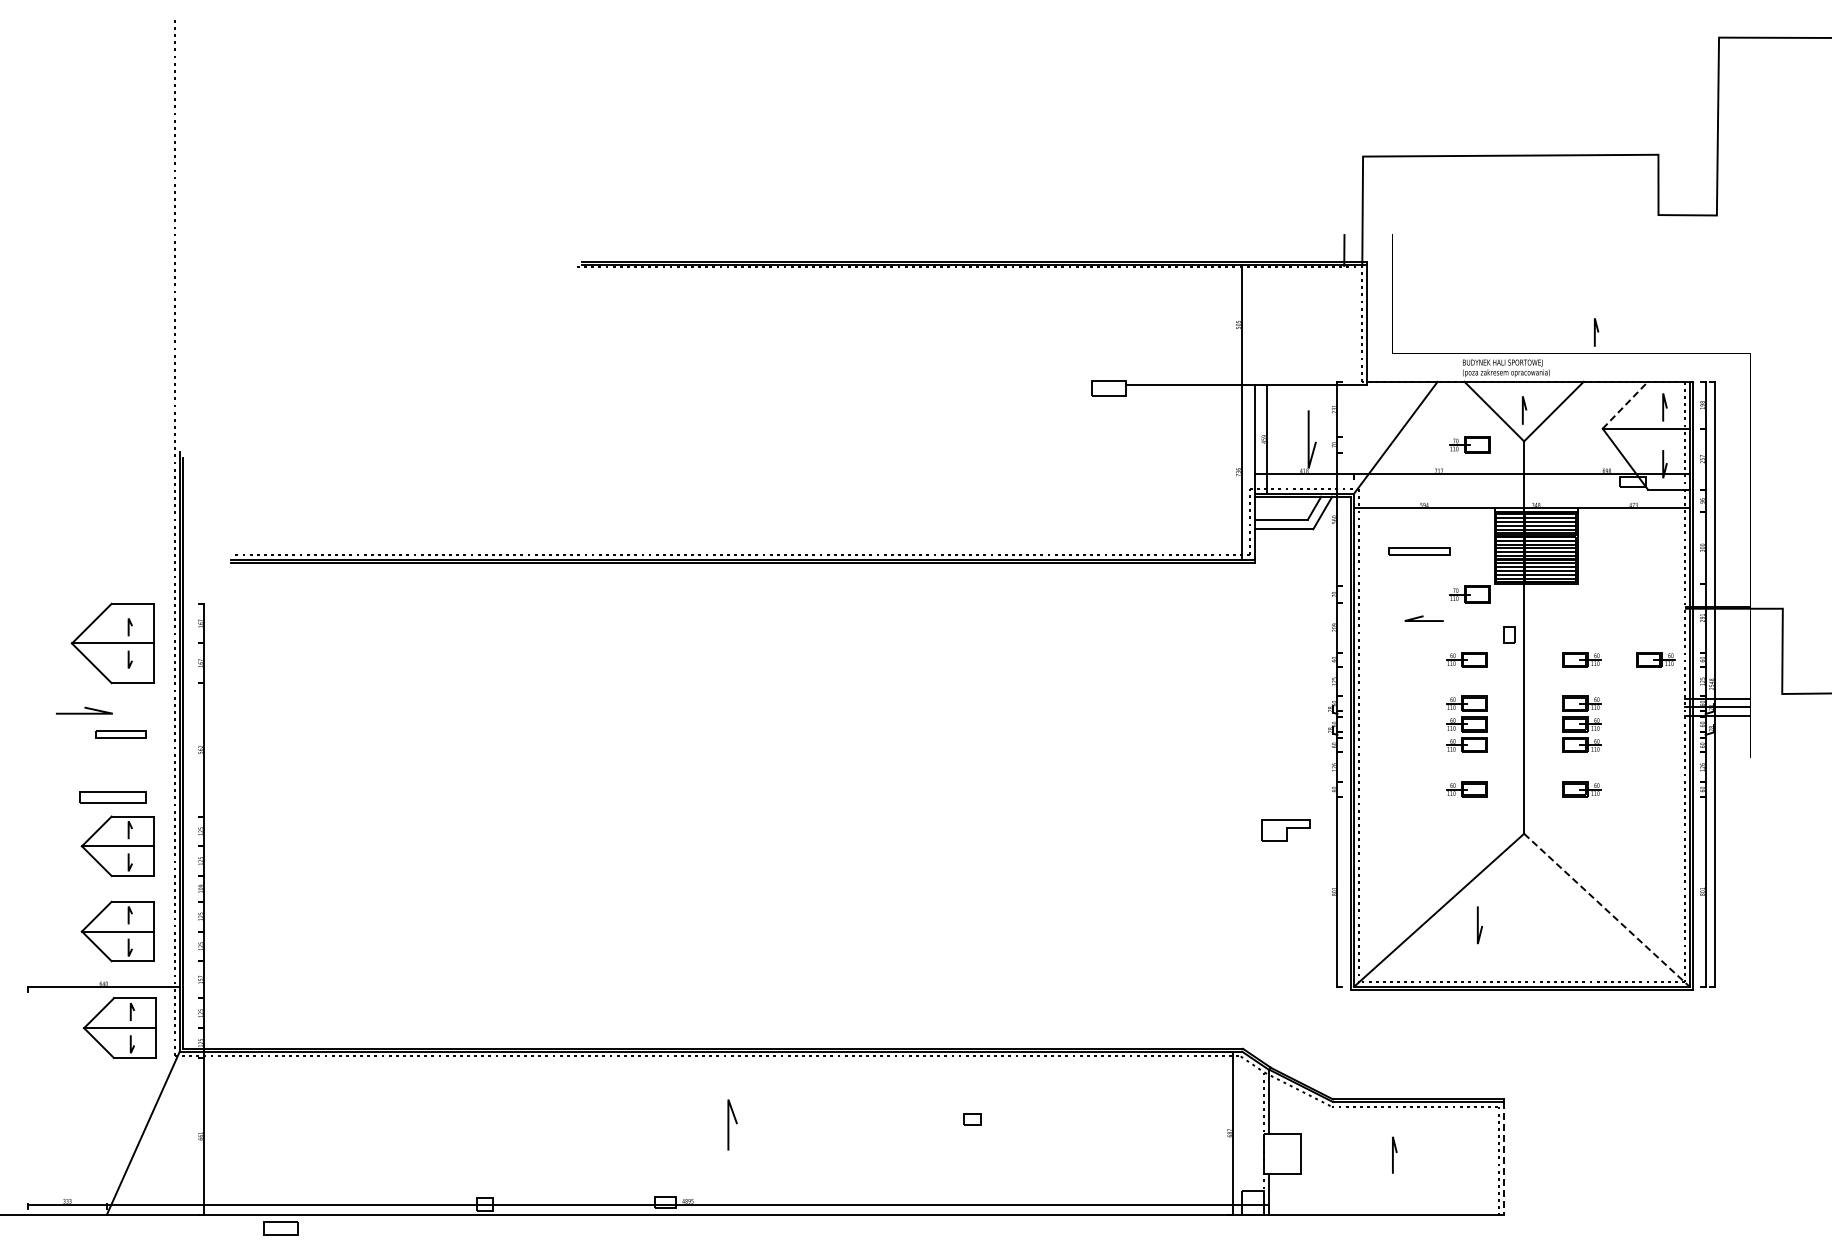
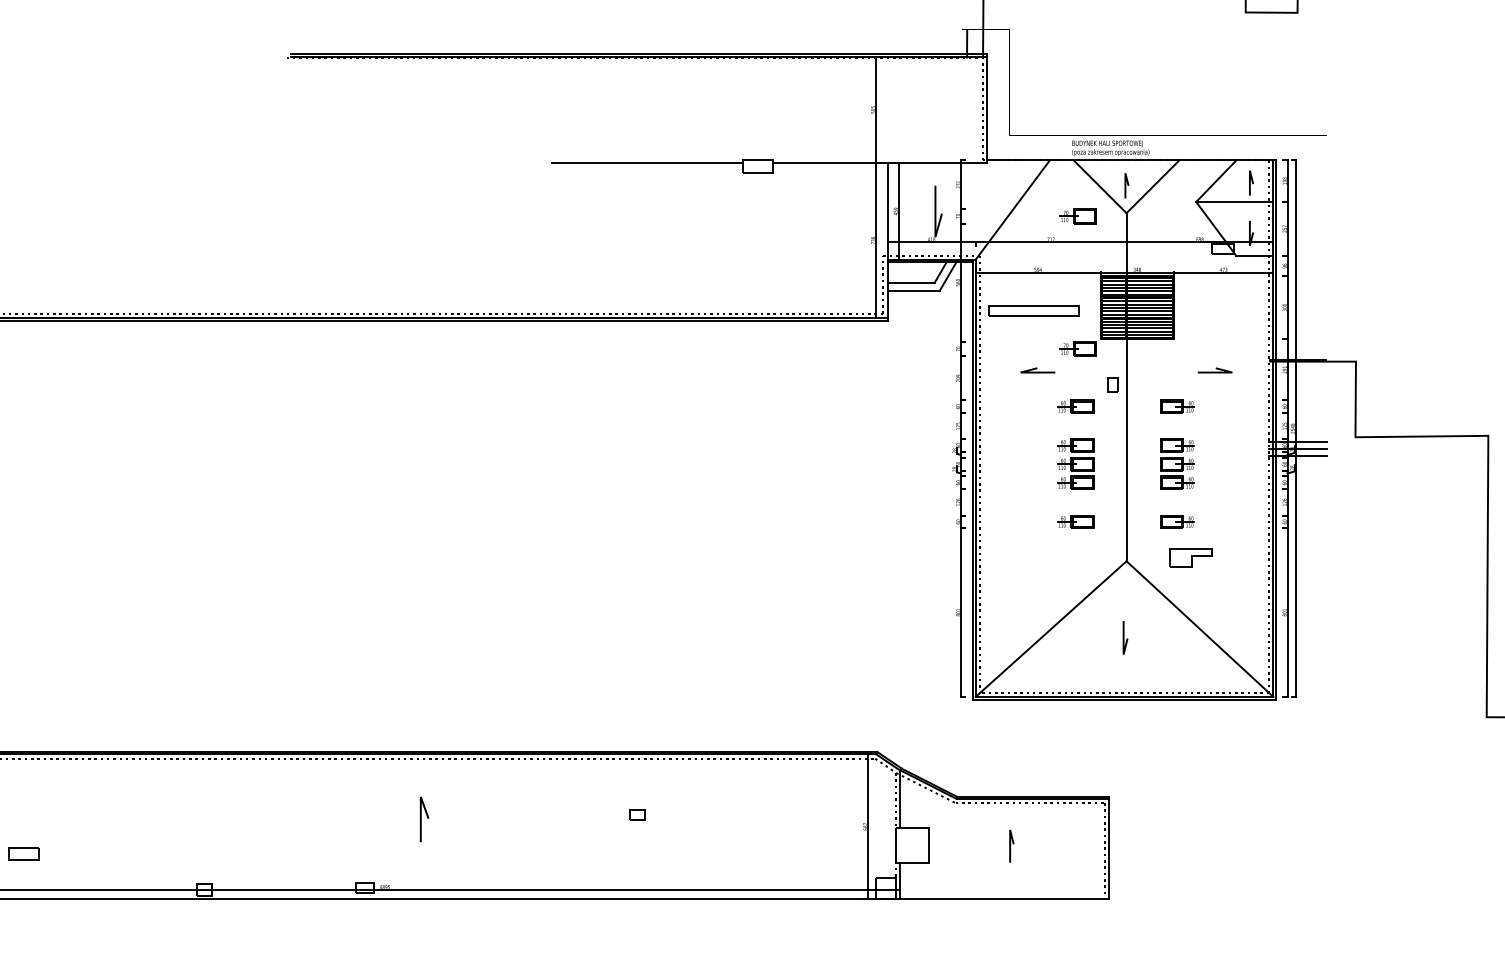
line: (1595, 332) -> (1189, 116), removed
line: (984, 384) -> (647, 162), added
line: (1625, 405) -> (1216, 181), dashed -> solid
part: (1419, 551) -> (1033, 310), size x1.67
line: (1623, 620) -> (1214, 372), added
part: (1655, 659) -> (1243, 406), removed
part: (1285, 830) -> (1190, 558), moved
line: (1606, 910) -> (1199, 629), dashed -> solid
line: (1478, 925) -> (1124, 638), moved
line: (1504, 1158) -> (1109, 849), dashed -> solid
part: (280, 1228) -> (23, 854), moved

